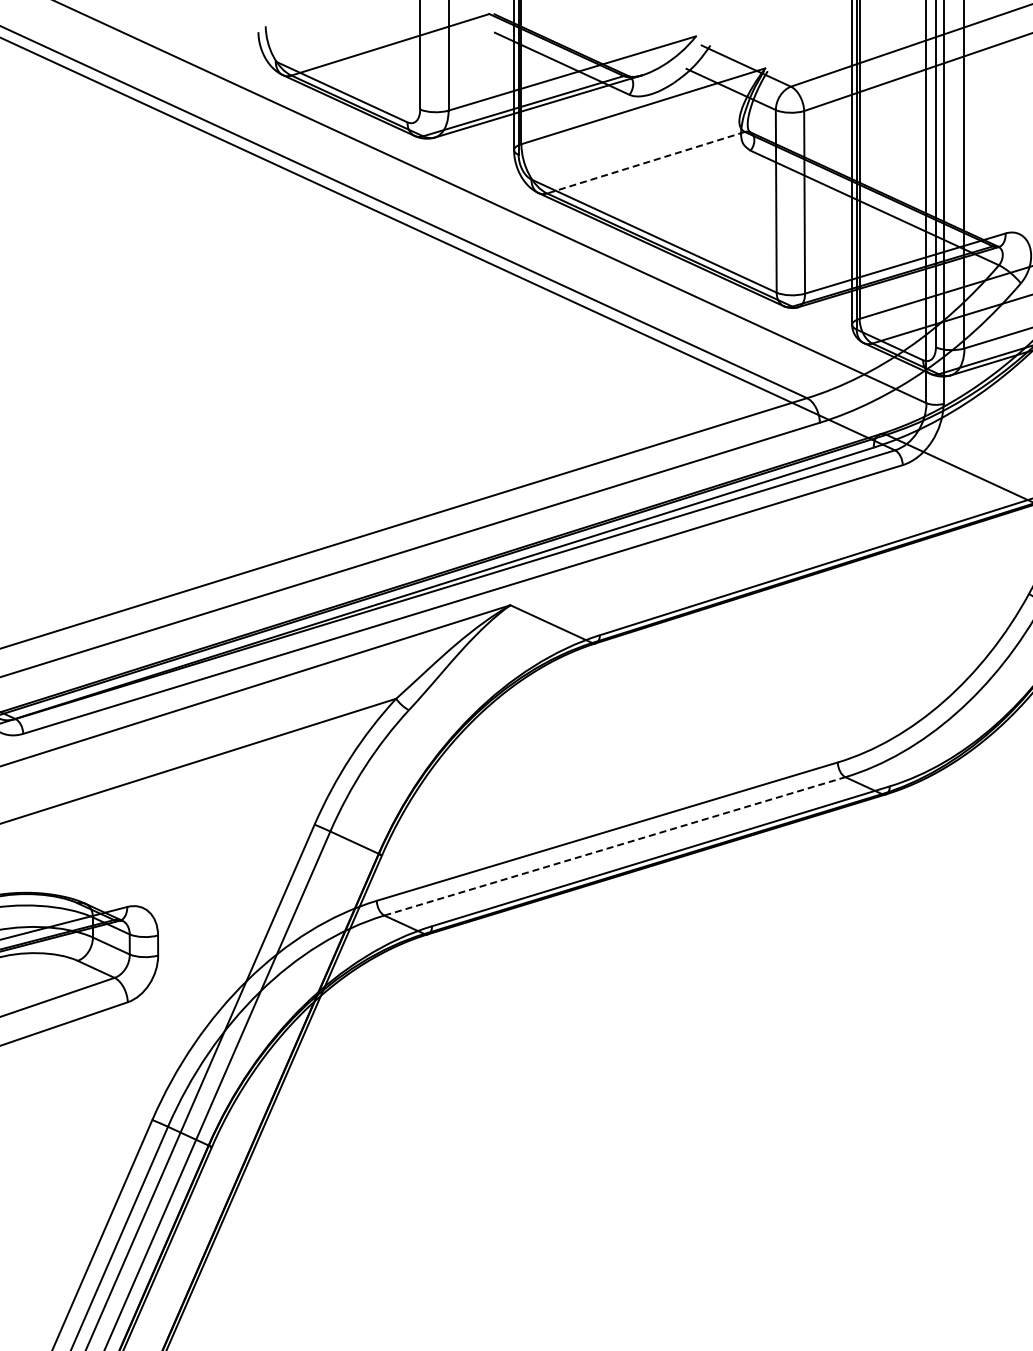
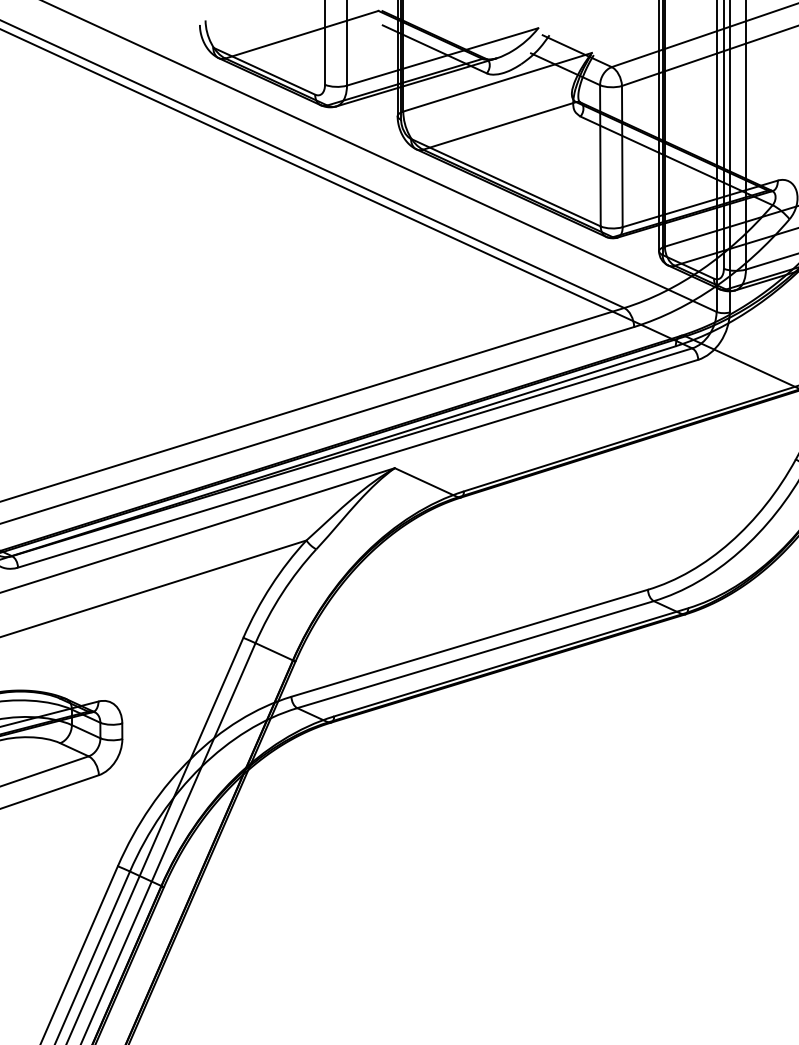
line: (646, 162) -> (500, 125), dashed -> solid
line: (614, 846) -> (475, 654), dashed -> solid

